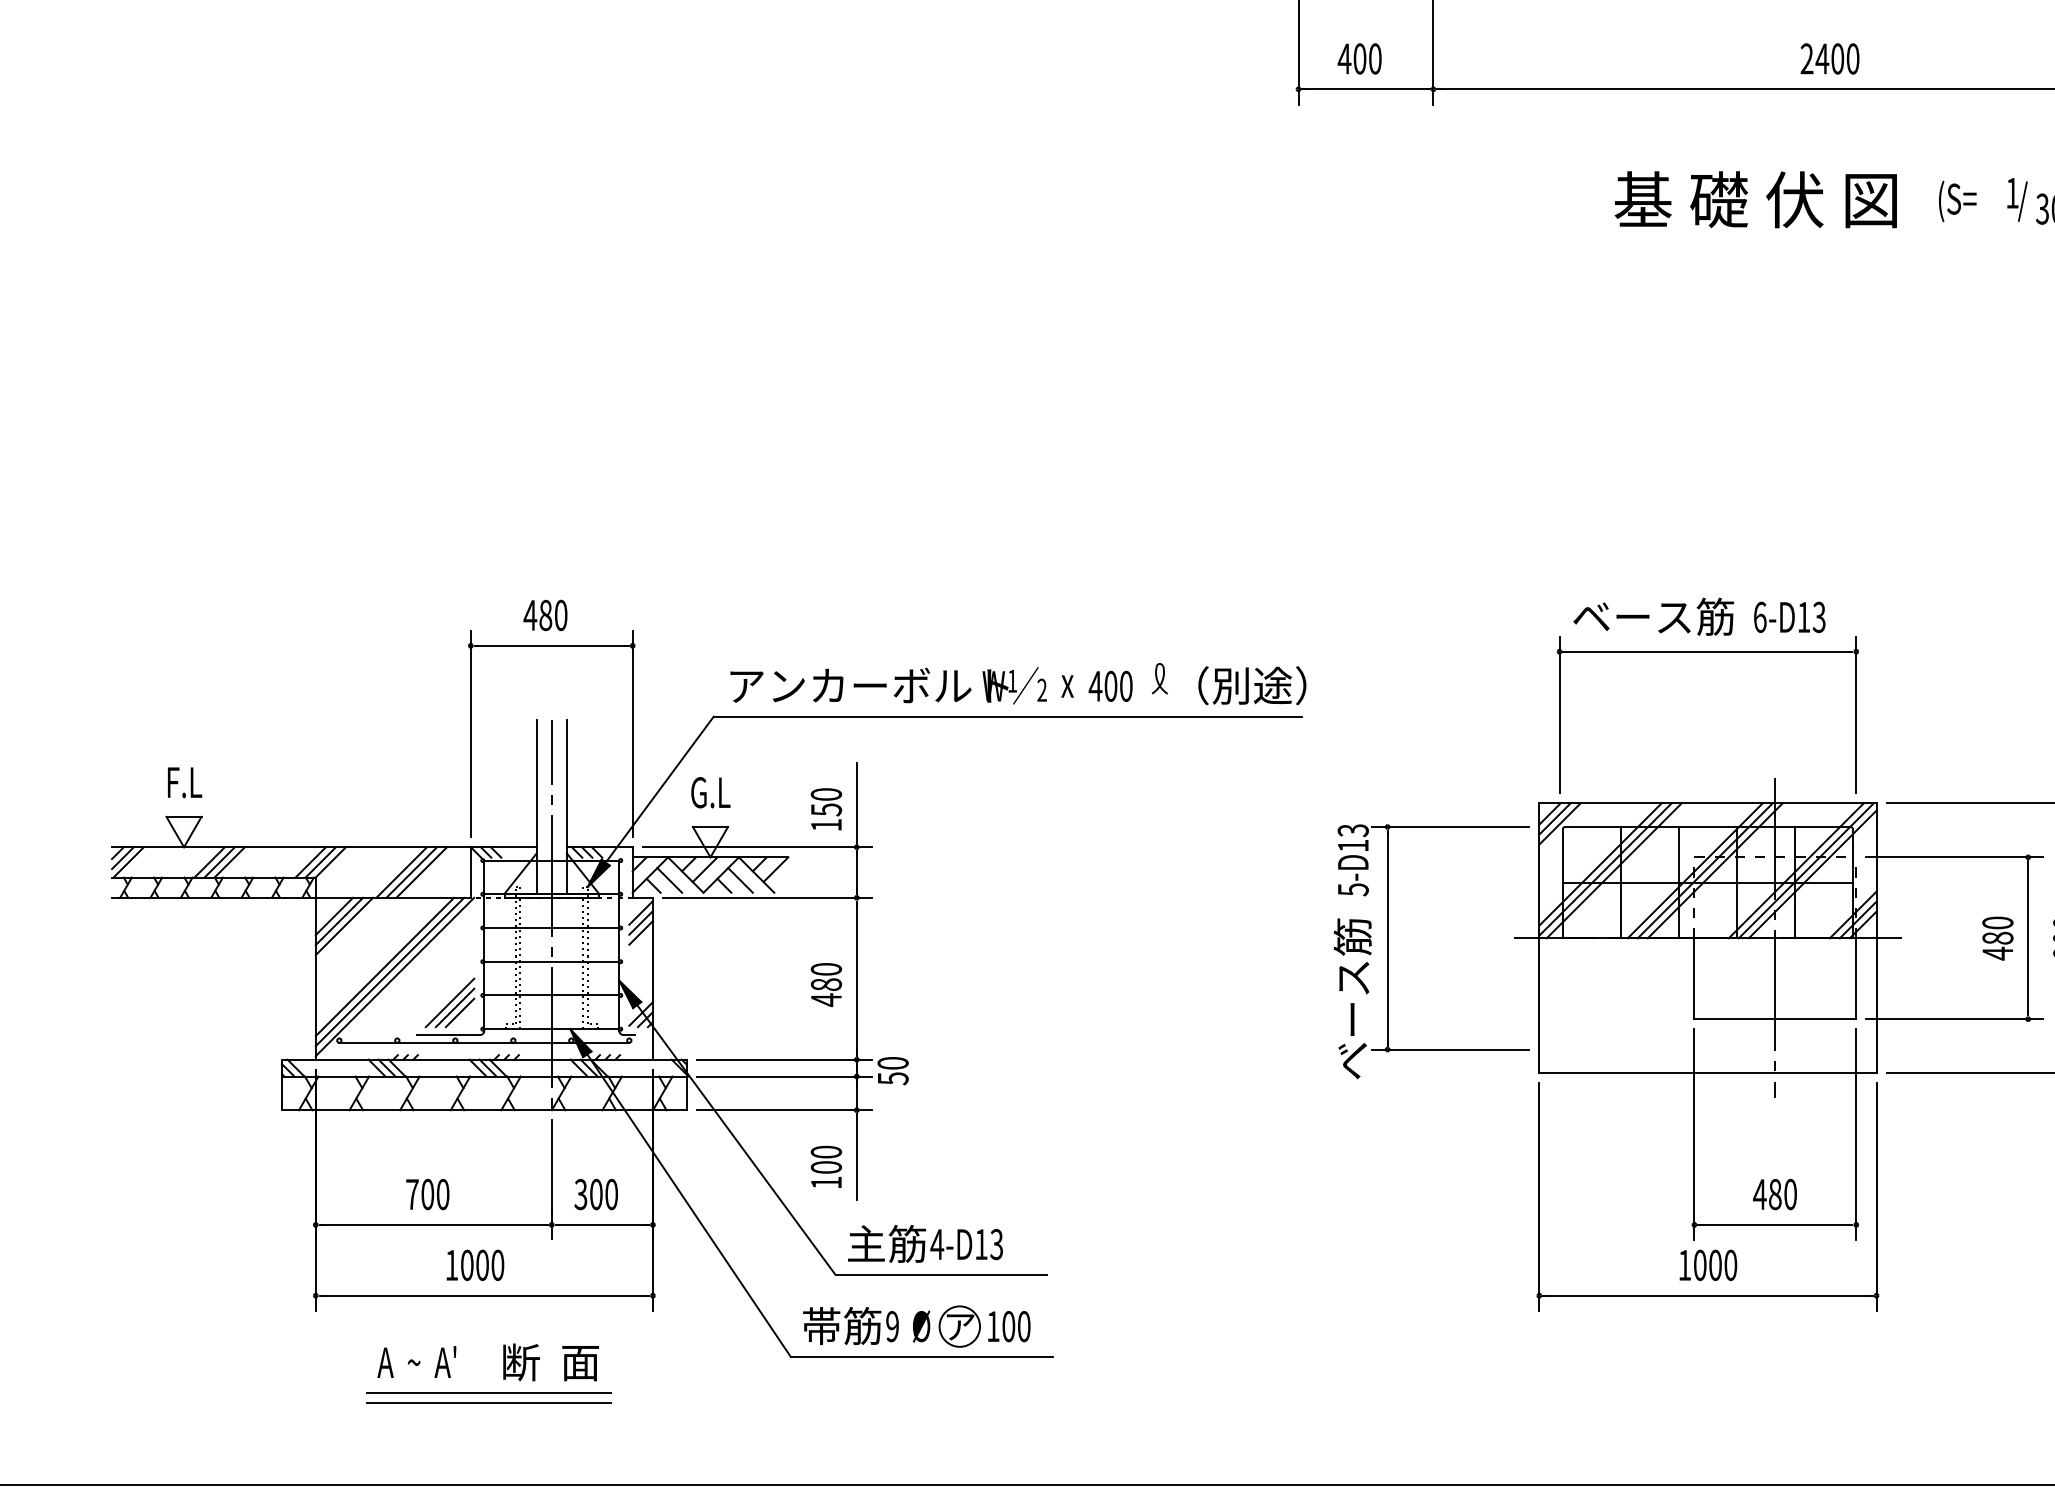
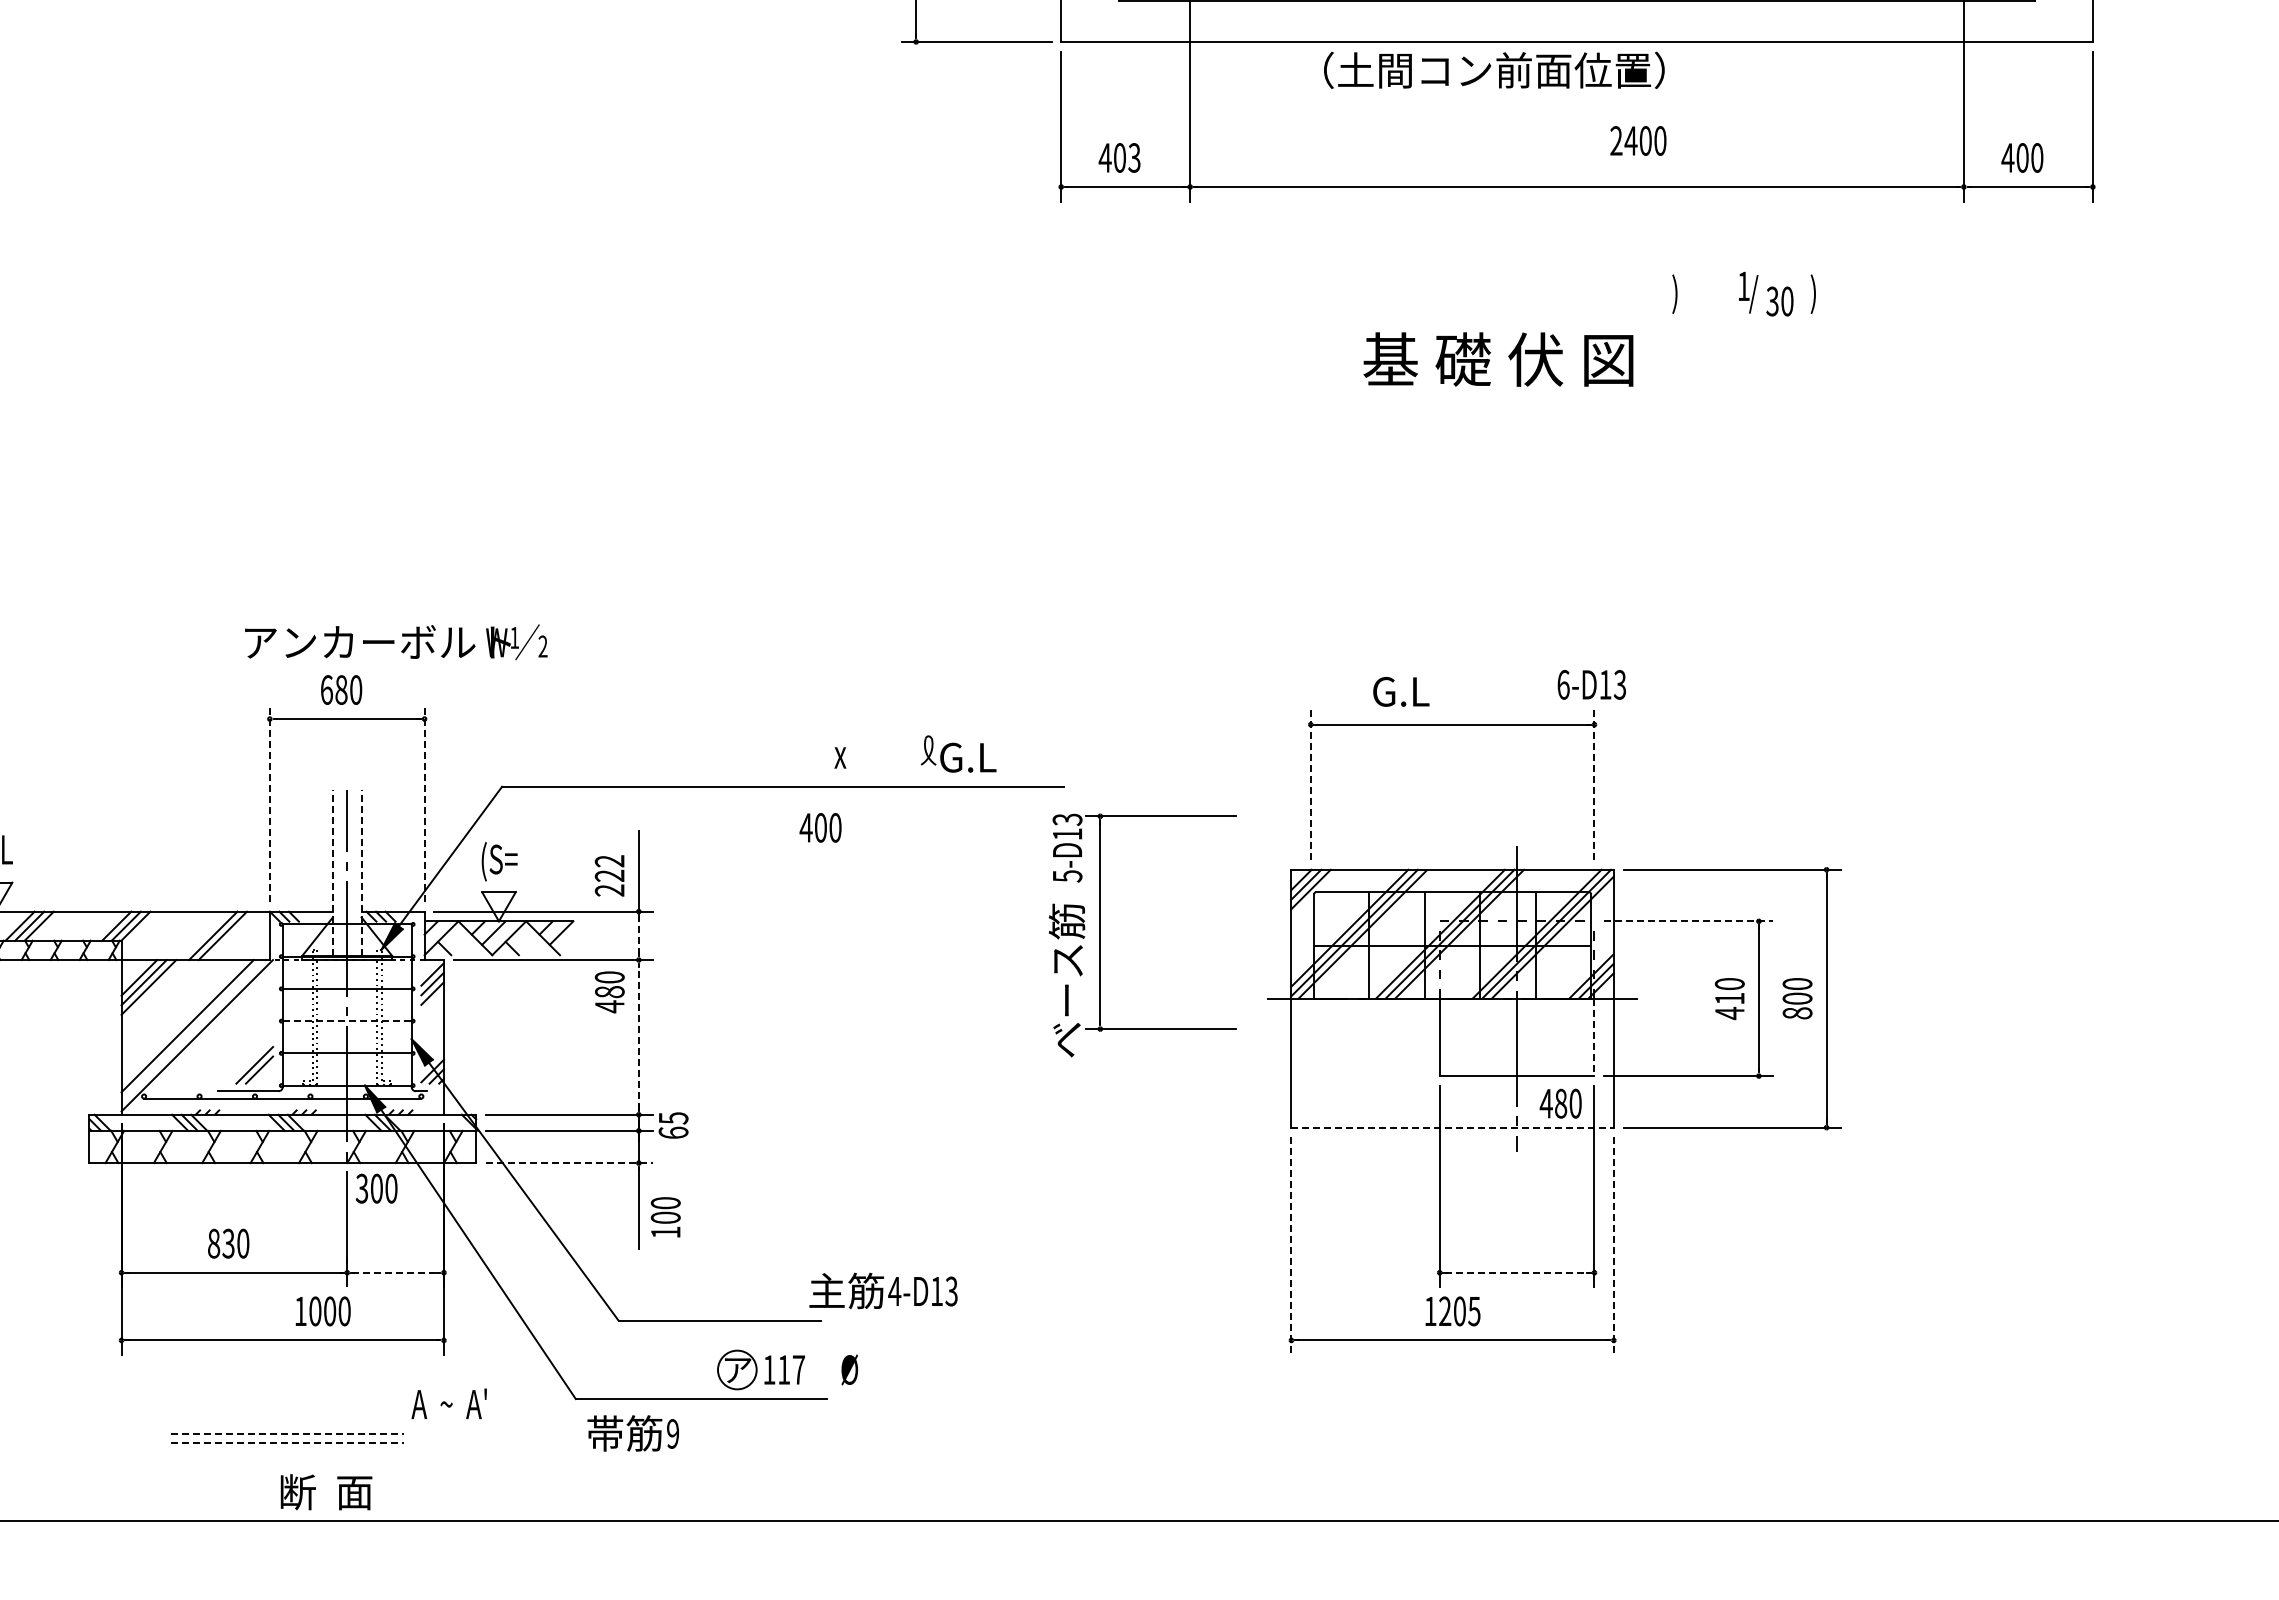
text: (1375, 58) -> (1134, 157), 400 -> 403
text: (1830, 58) -> (1638, 140), moved
text: (1755, 199) -> (1498, 359), moved
text: (1956, 200) -> (1690, 293), (S= -> )
text: (530, 614) -> (326, 689), 480 -> 680
text: (1653, 616) -> (1400, 691), ベース筋 -> G.L
text: (1789, 616) -> (1591, 684), moved
text: (1239, 684) -> (1004, 756), （別途） -> G.L
text: (888, 686) -> (396, 642), moved
text: (1110, 686) -> (820, 827), moved
line: (1559, 715) -> (1310, 785), solid -> dashed
line: (1856, 715) -> (1594, 785), solid -> dashed
line: (470, 734) -> (269, 803), solid -> dashed
line: (632, 734) -> (424, 803), solid -> dashed
text: (711, 794) -> (499, 861), G.L -> (S=
line: (536, 807) -> (332, 873), solid -> dashed
line: (566, 807) -> (361, 873), solid -> dashed
text: (826, 809) -> (609, 875), 150 -> 222
line: (1954, 857) -> (1688, 921), solid -> dashed
line: (401, 872) -> (203, 935), removed
line: (856, 872) -> (638, 935), solid -> dashed
line: (669, 880) -> (459, 943), removed
line: (740, 880) -> (527, 943), removed
text: (1997, 938) -> (1729, 998), 480 -> 410
part: (1387, 951) -> (1100, 935), moved
line: (552, 962) -> (347, 1021), solid -> dashed
line: (389, 971) -> (192, 1030), removed
line: (856, 978) -> (638, 1037), solid -> dashed
line: (1856, 978) -> (1594, 1037), solid -> dashed
text: (826, 985) -> (609, 992), moved
line: (449, 1002) -> (249, 1060), removed
text: (893, 1070) -> (673, 1125), 50 -> 65
line: (1708, 1072) -> (1453, 1127), solid -> dashed
line: (784, 1110) -> (569, 1163), solid -> dashed
text: (826, 1167) -> (665, 1217), moved
text: (420, 1194) -> (221, 1243), 700 -> 830
text: (596, 1194) -> (376, 1188), moved
text: (1774, 1194) -> (1560, 1103), moved
line: (1539, 1197) -> (1291, 1246), solid -> dashed
line: (1876, 1197) -> (1613, 1246), solid -> dashed
line: (602, 1224) -> (395, 1272), solid -> dashed
line: (1775, 1224) -> (1517, 1272), solid -> dashed
text: (925, 1243) -> (883, 1290), moved
text: (474, 1265) -> (322, 1311), moved
text: (1715, 1265) -> (1459, 1311), 1000 -> 1205
text: (850, 1326) -> (632, 1433), moved
text: (921, 1326) -> (849, 1369), moved
text: (1016, 1326) -> (791, 1369), 100 -> 117
text: (416, 1361) -> (448, 1403), moved
text: (551, 1362) -> (326, 1492), moved
line: (489, 1393) -> (287, 1433), solid -> dashed
line: (489, 1403) -> (287, 1443), solid -> dashed

